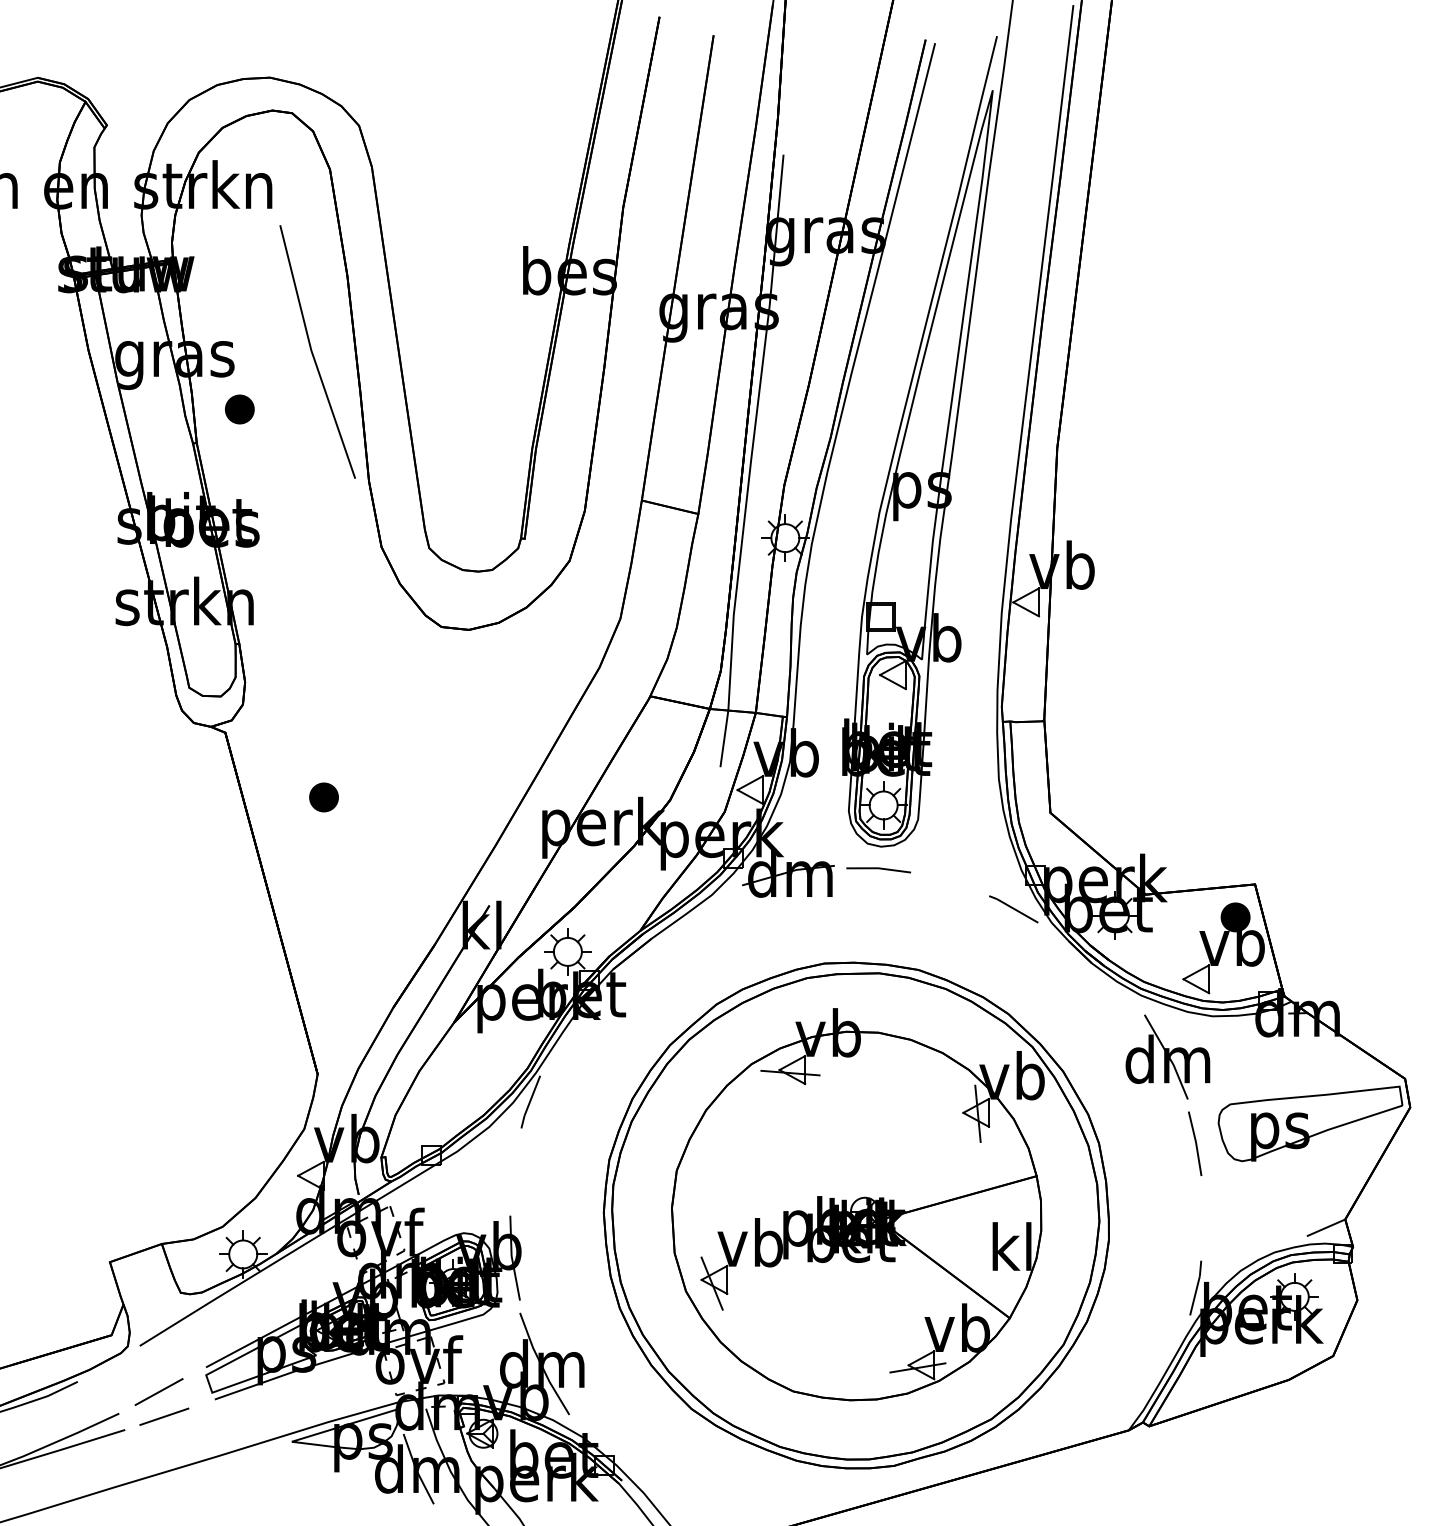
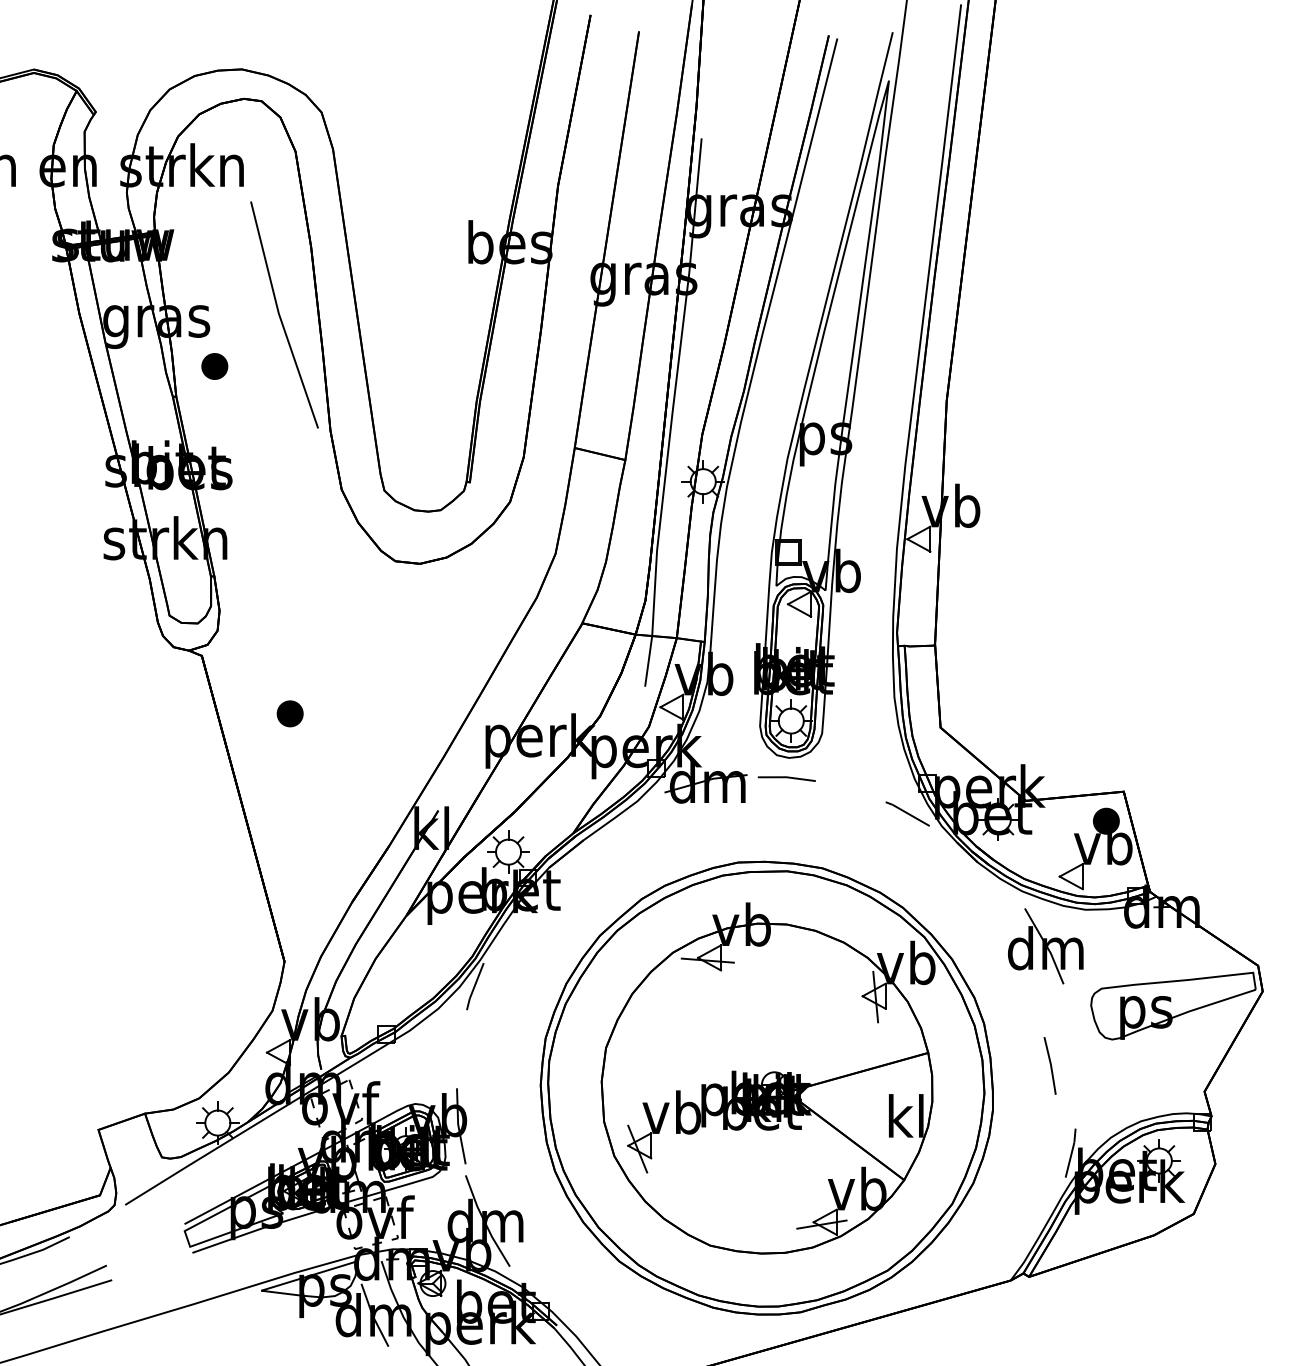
line: (1195, 1143) -> (1050, 1065), moved
line: (1326, 1227) -> (1187, 1098), removed
line: (159, 1392) -> (142, 1246), removed
line: (163, 1415) -> (146, 1267), removed

